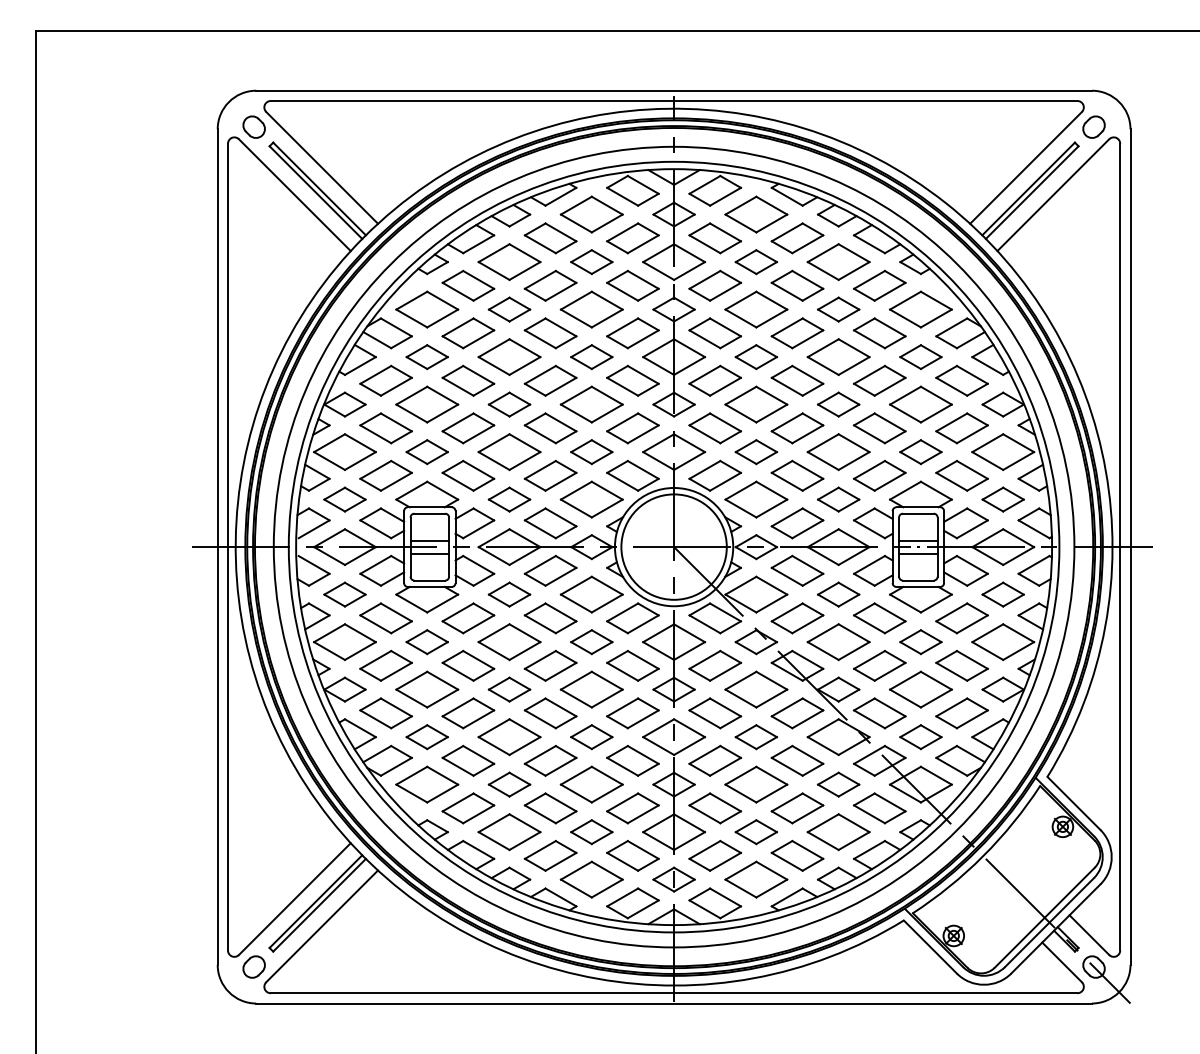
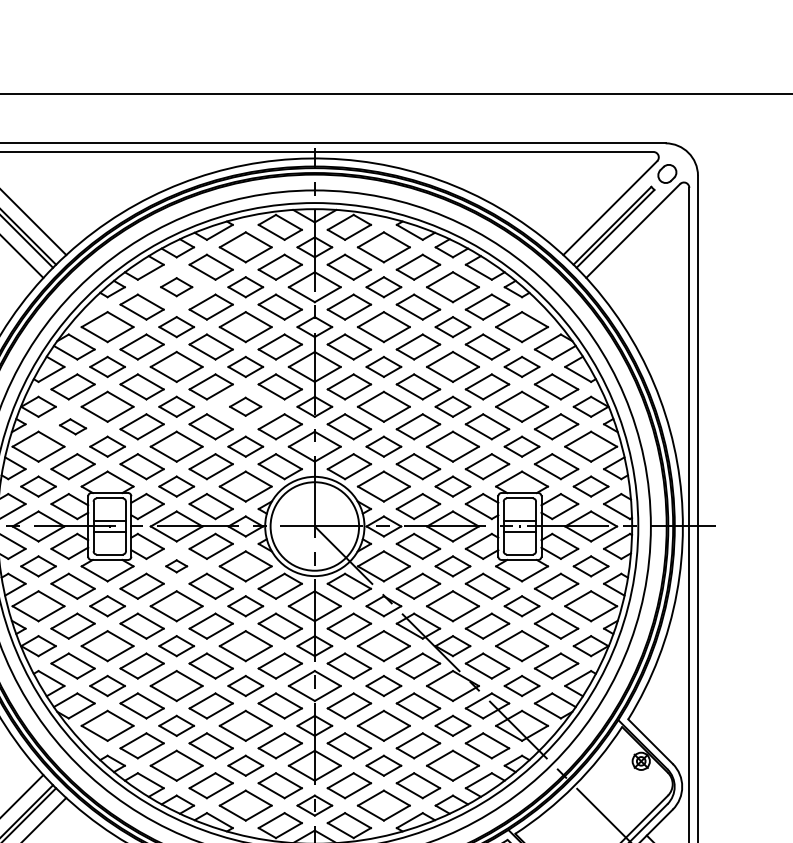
part: (509, 261) -> (176, 286), size x0.6
part: (591, 404) -> (245, 406), size x0.6
part: (385, 428) -> (72, 426), size x0.6
part: (509, 594) -> (176, 566), size x0.6

